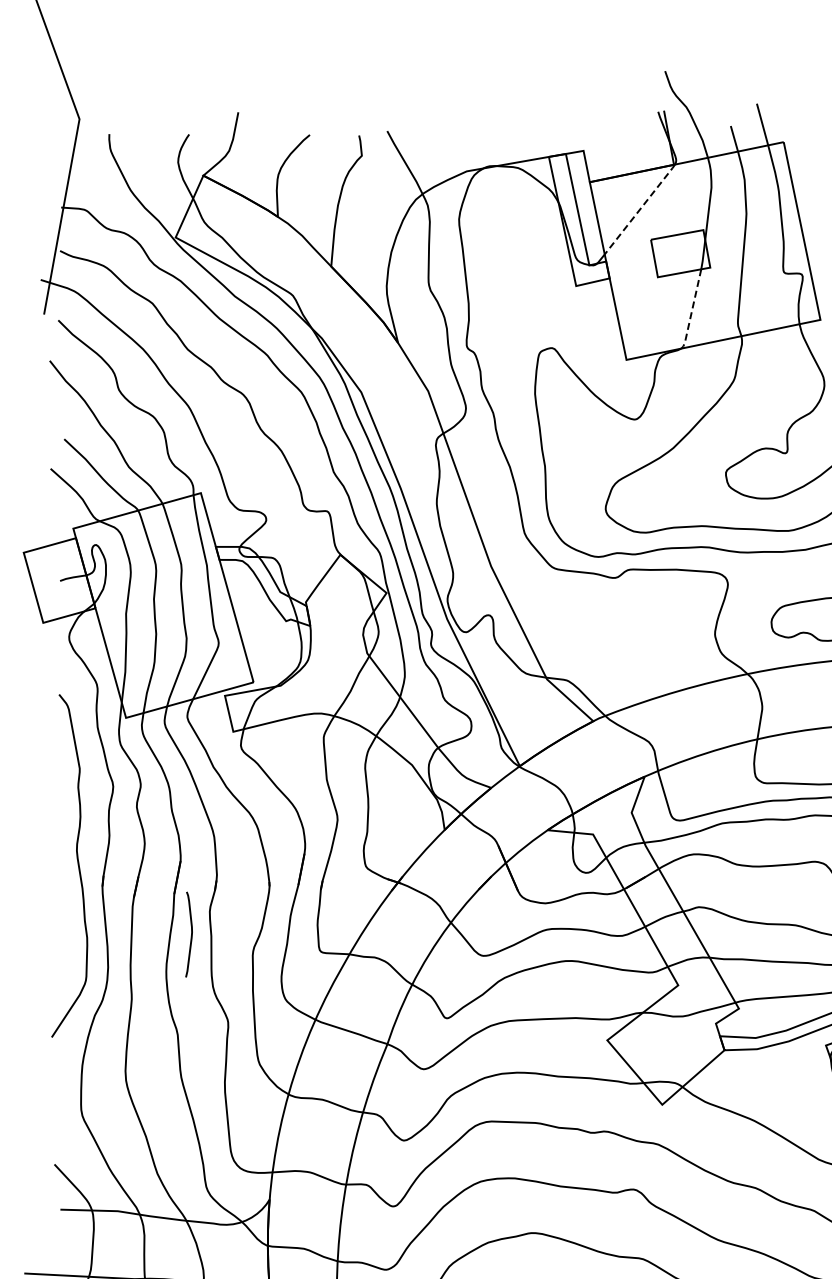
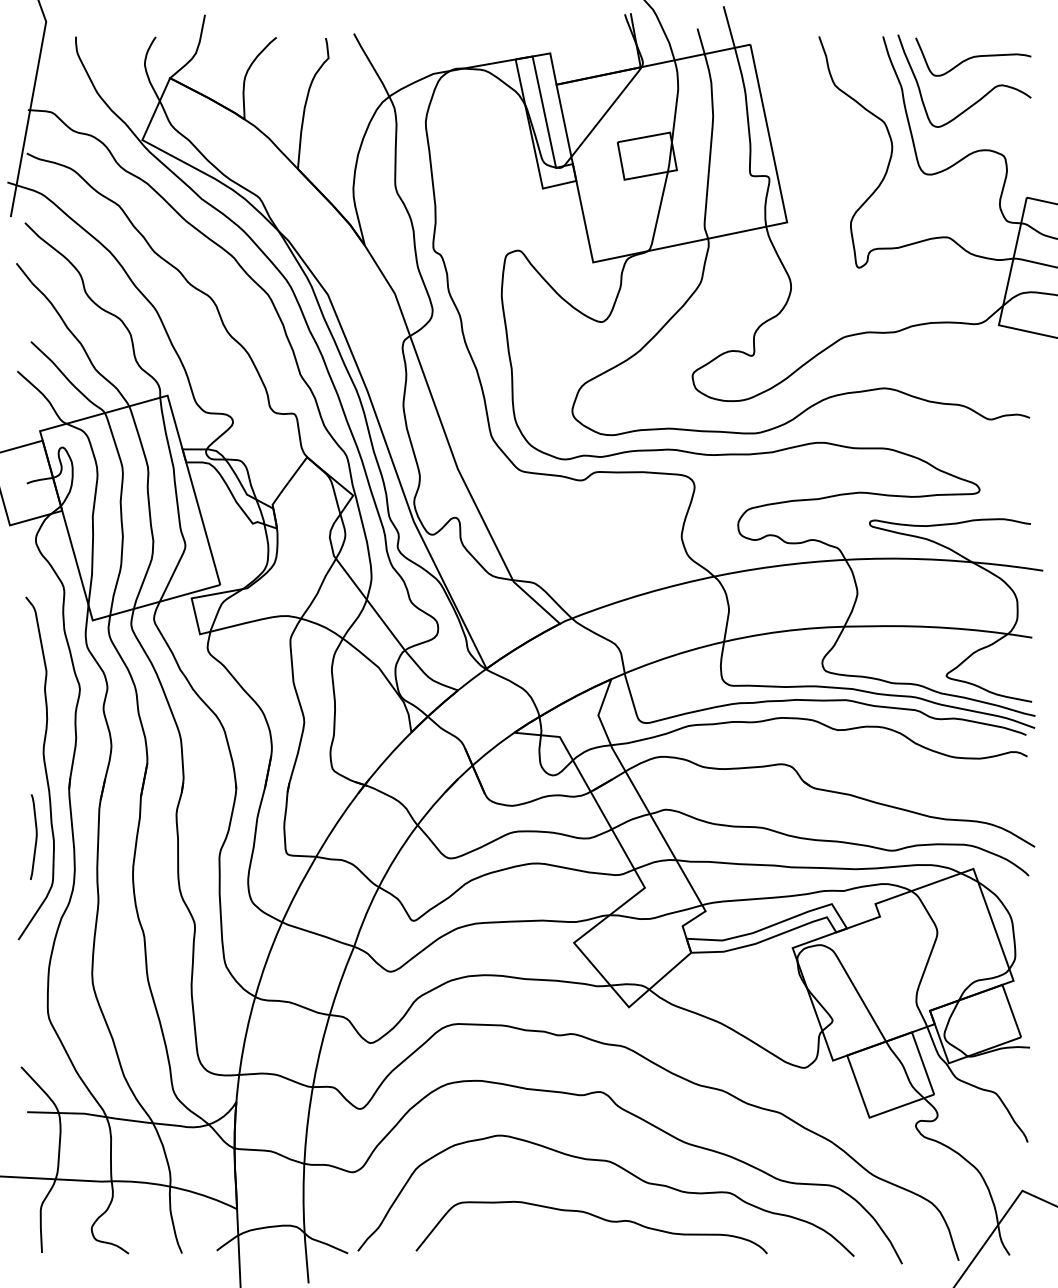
line: (640, 208) -> (607, 111), dashed -> solid
line: (691, 310) -> (658, 213), dashed -> solid
curve: (190, 933) -> (35, 836), moved

